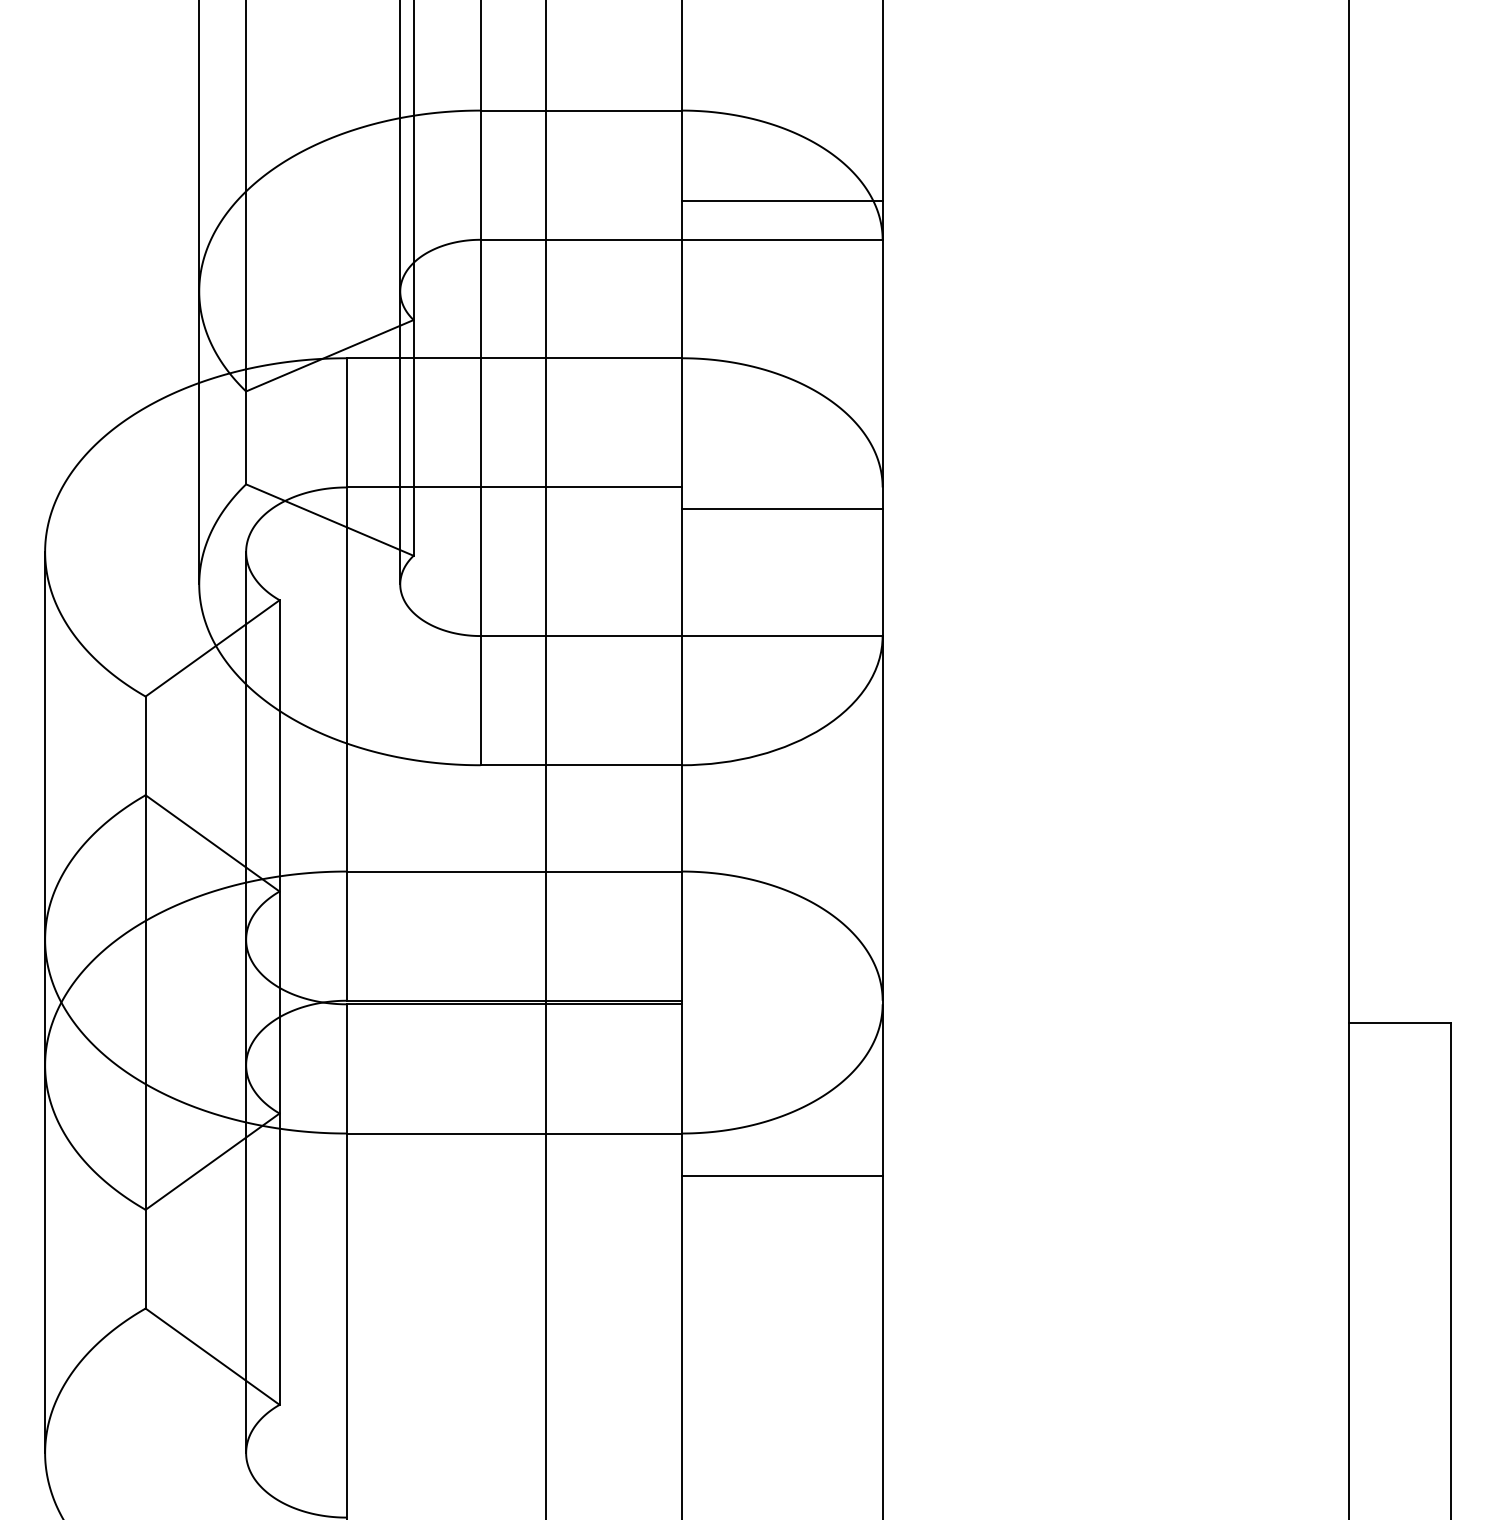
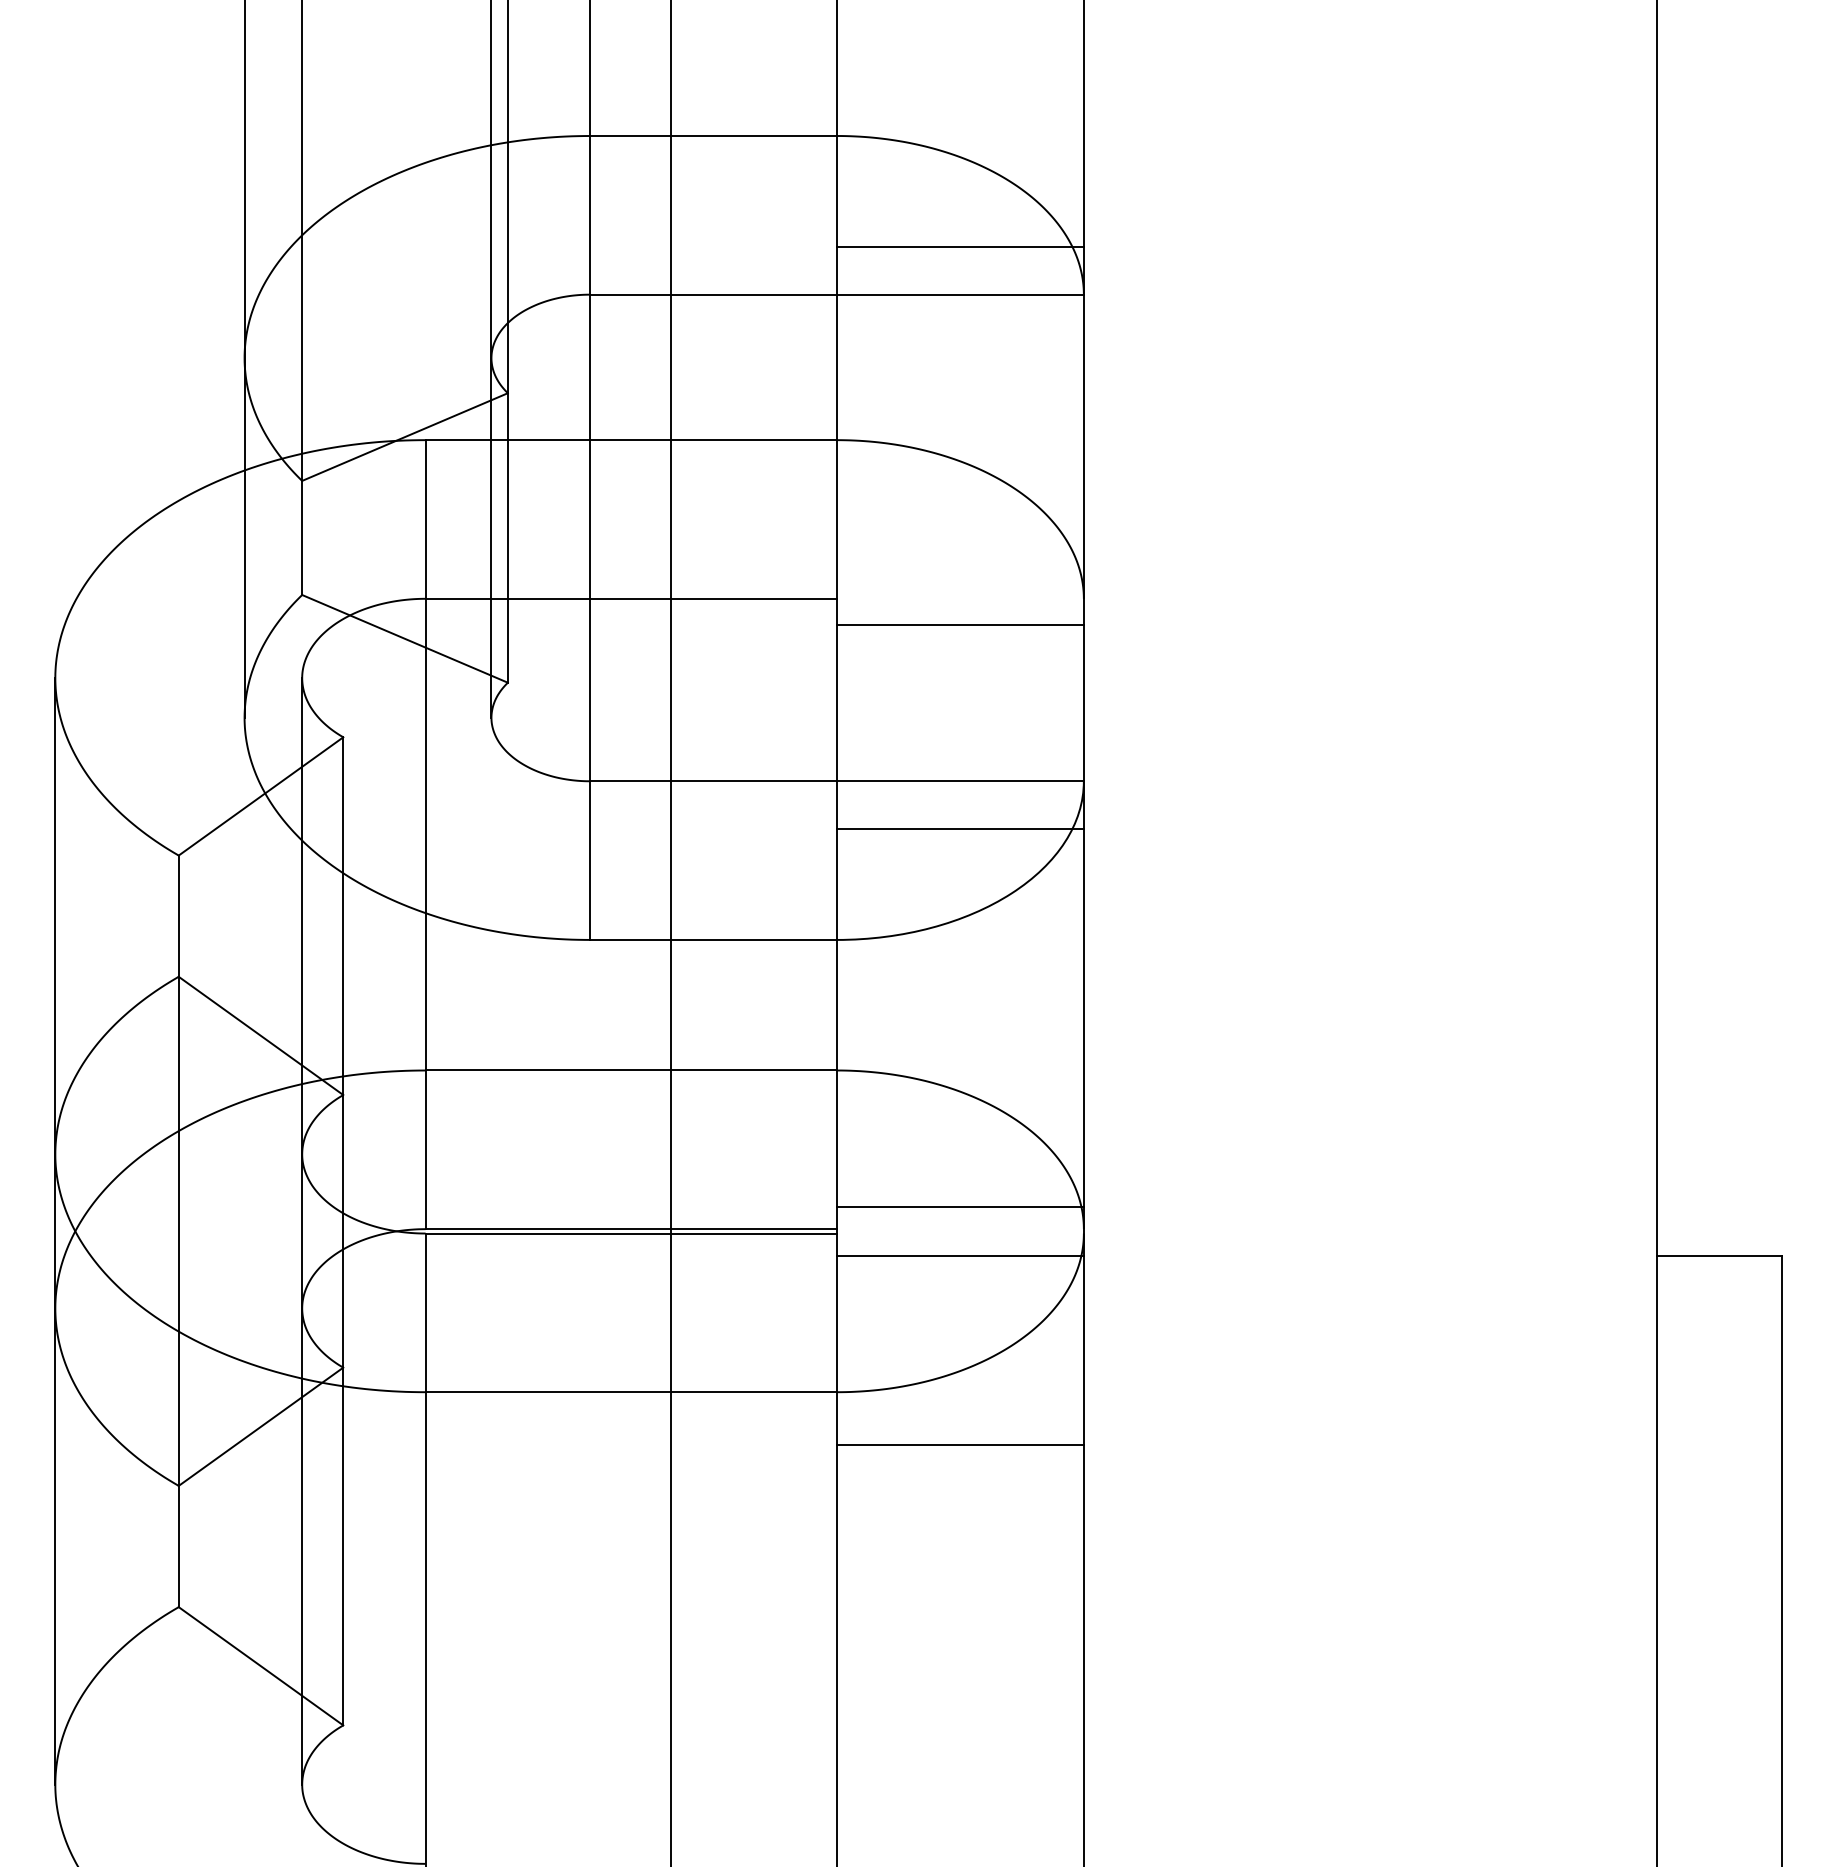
line: (782, 674) -> (960, 828), added
line: (782, 983) -> (960, 1207), added
line: (782, 1022) -> (960, 1255), added

